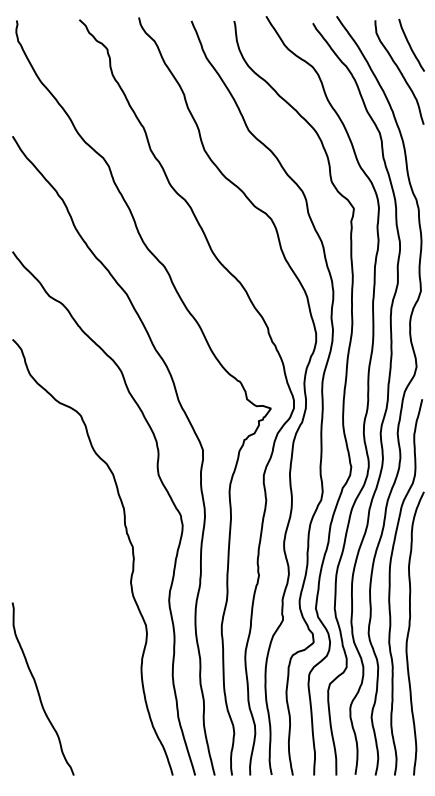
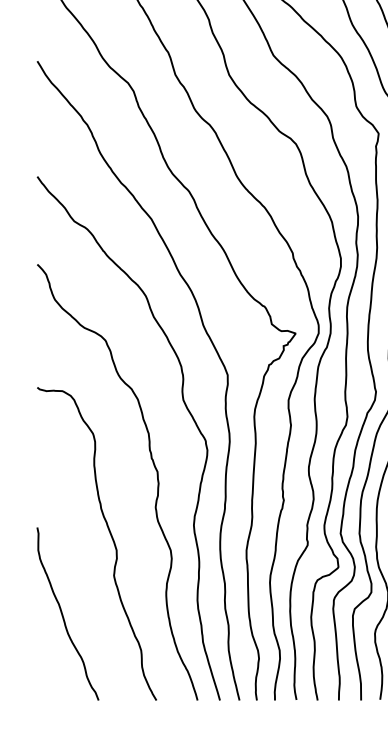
curve: (86, 613) -> (111, 538), added

